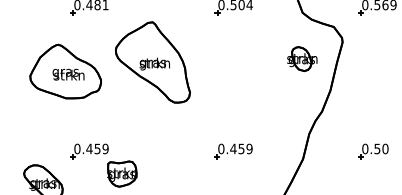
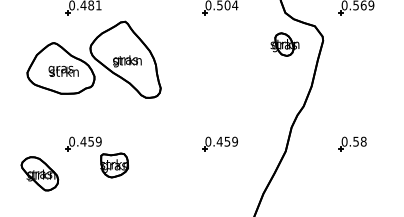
part: (301, 58) -> (284, 44), moved
part: (152, 62) -> (125, 59), moved
text: (385, 148) -> (363, 141), 0.50 -> 0.58

